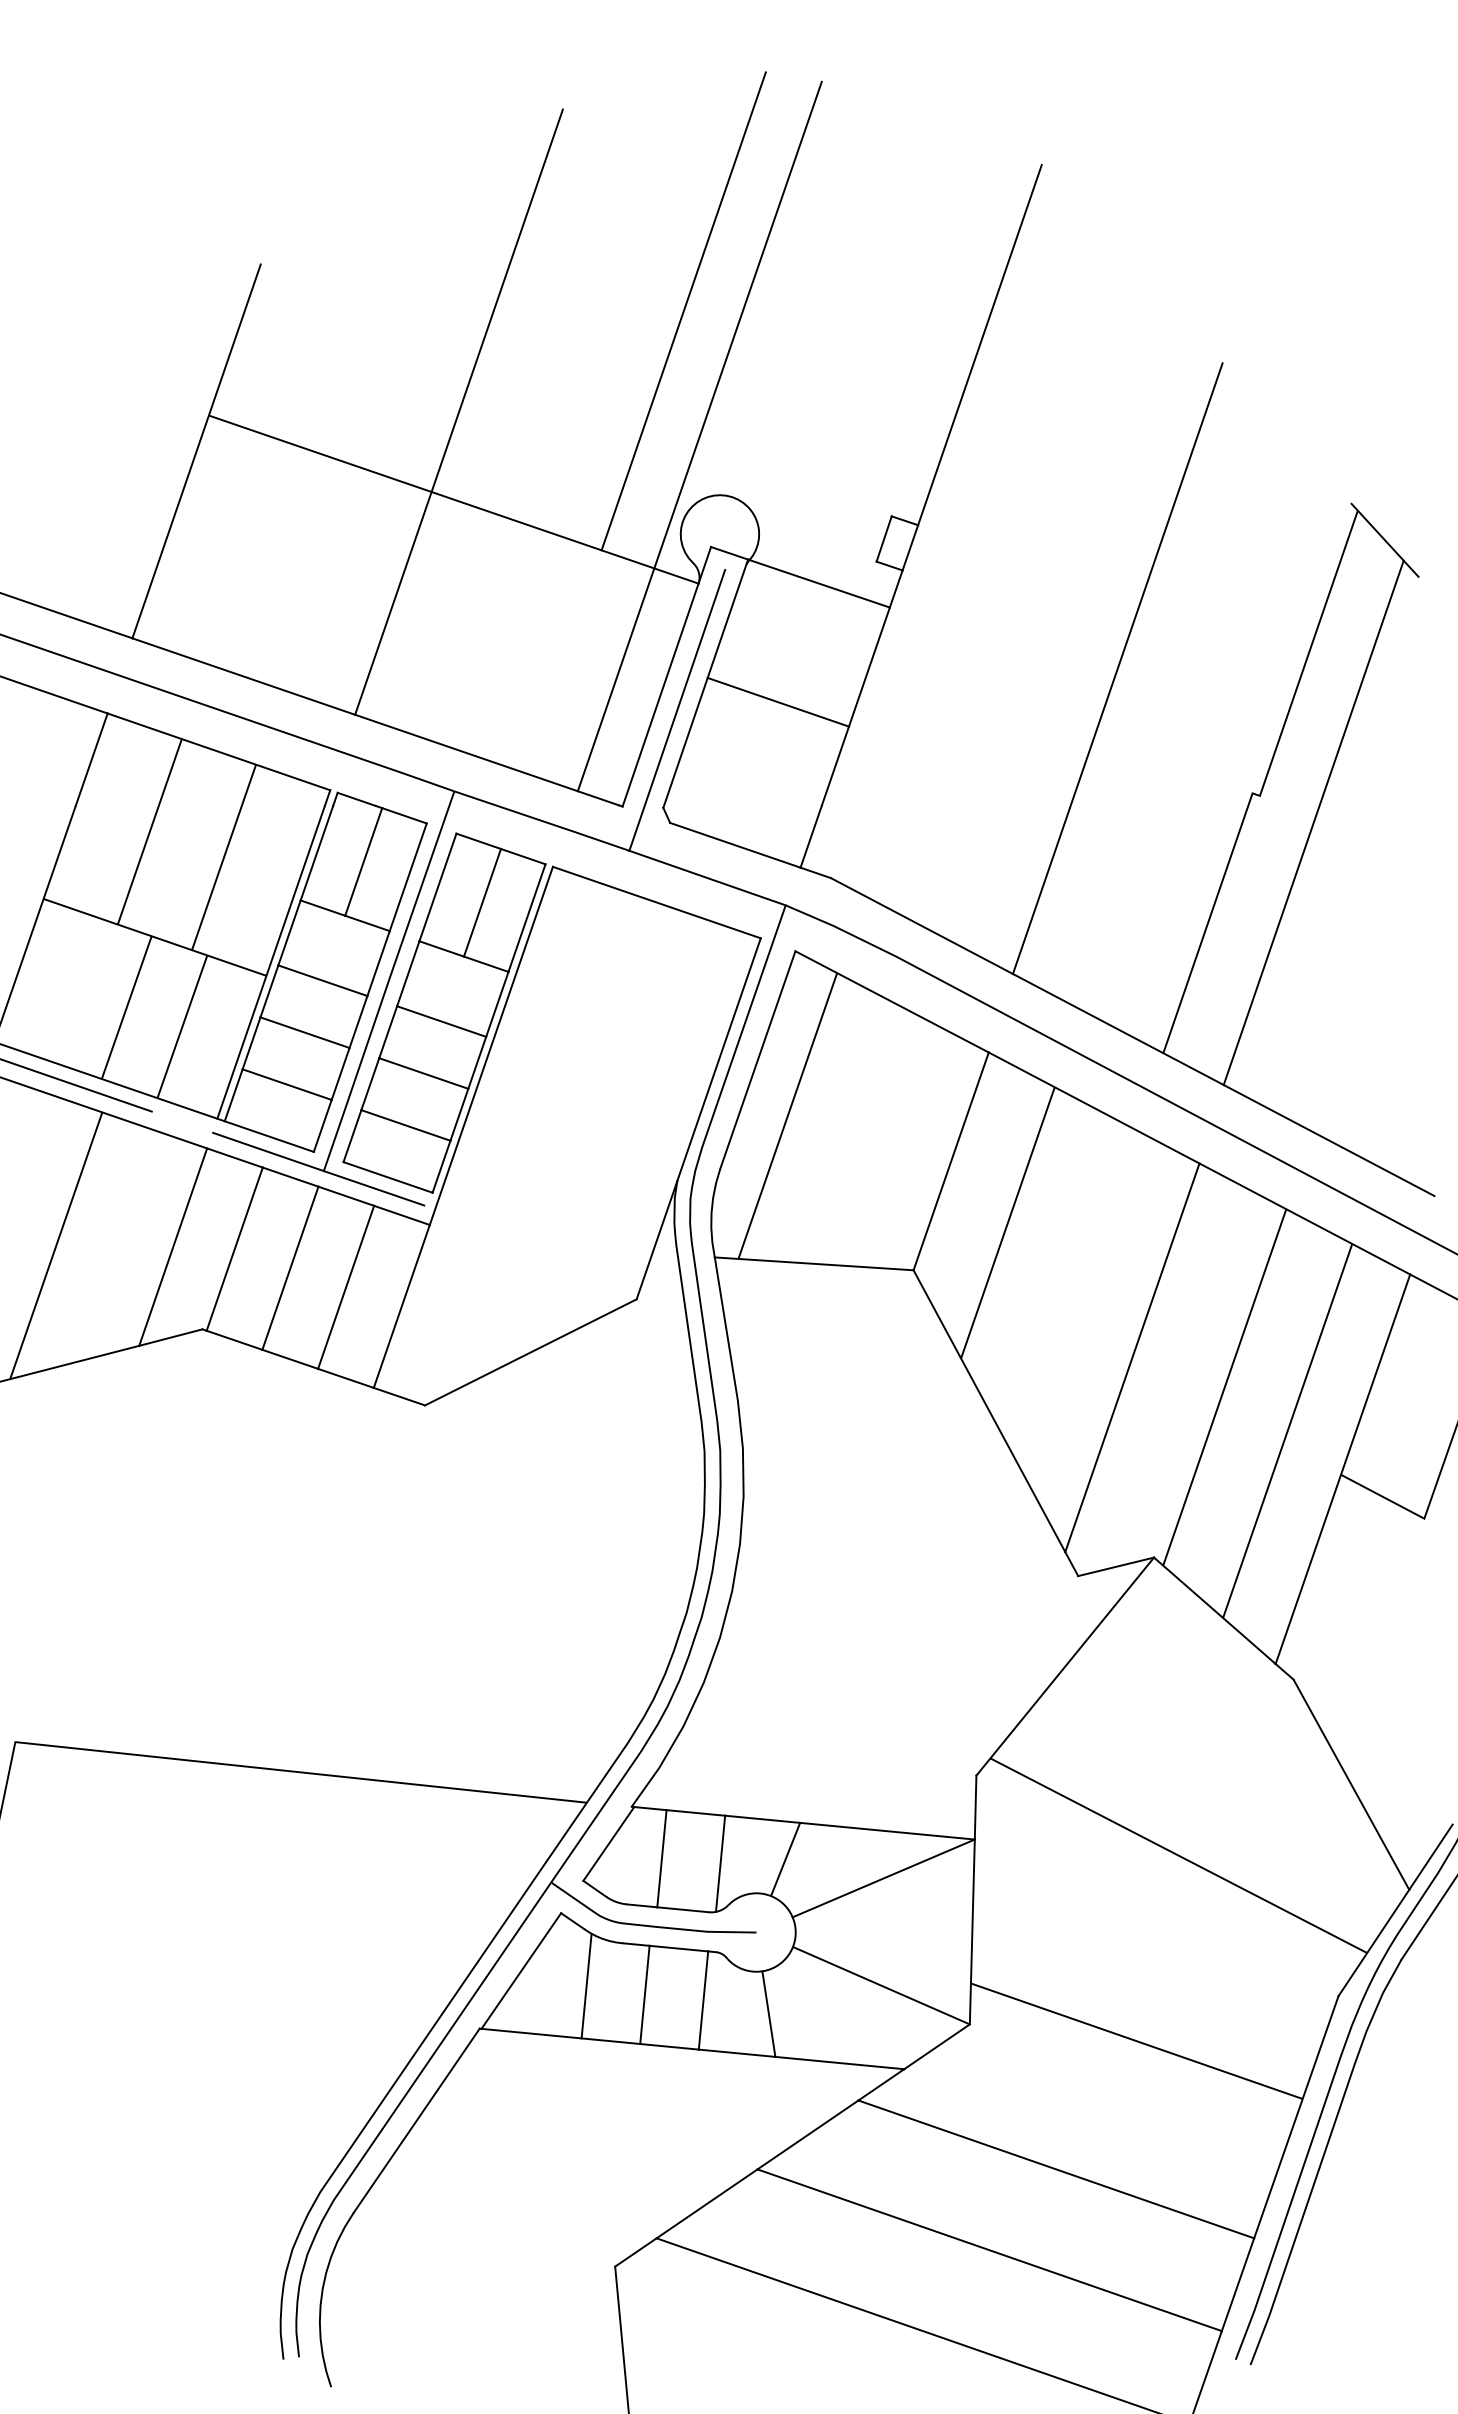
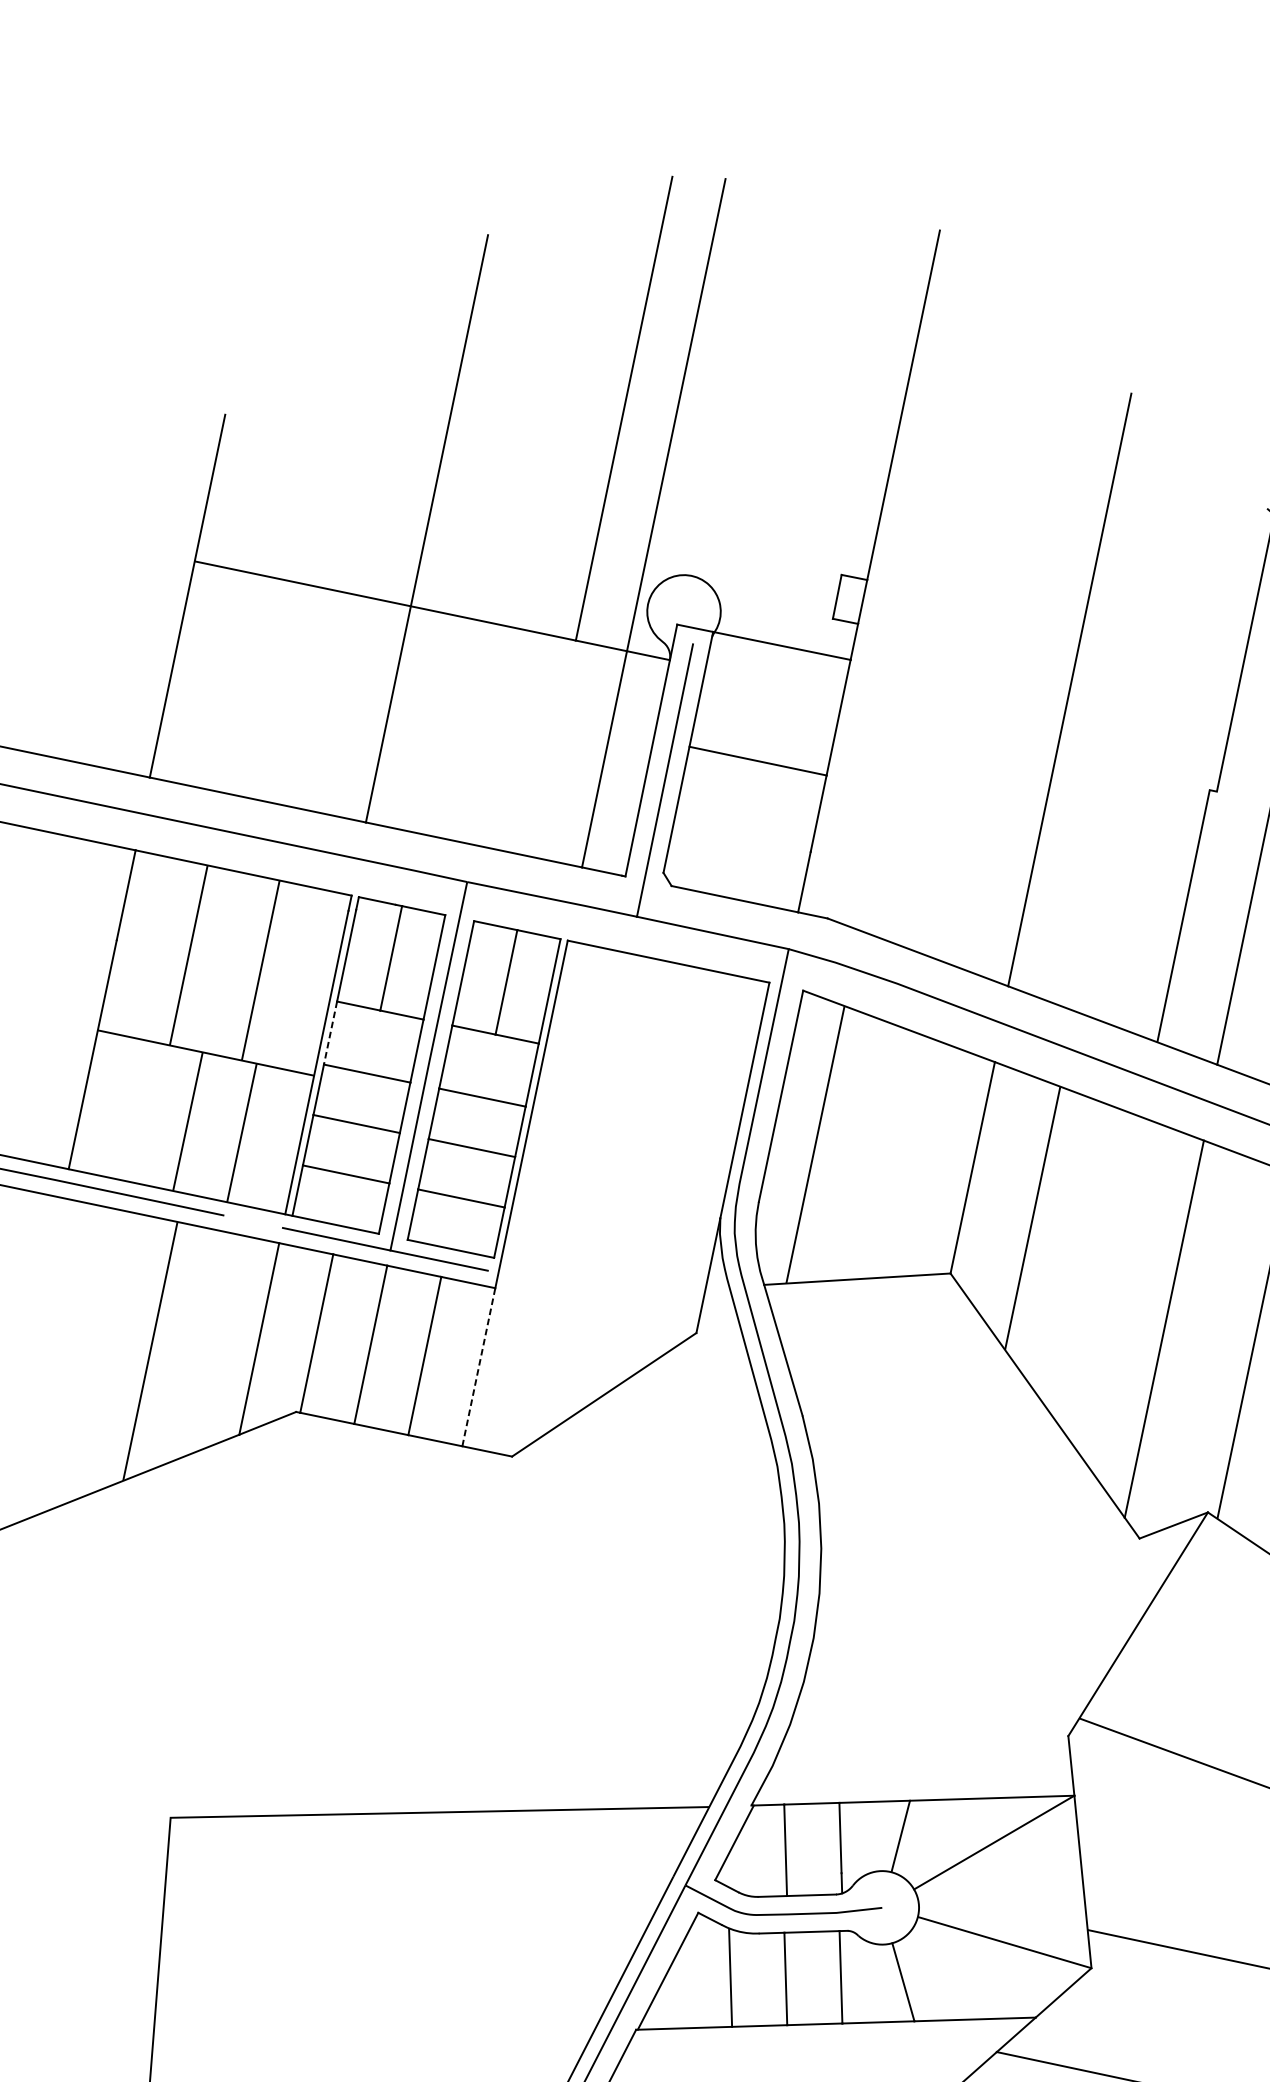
line: (289, 933) -> (330, 1033), solid -> dashed
line: (401, 1305) -> (478, 1366), solid -> dashed

